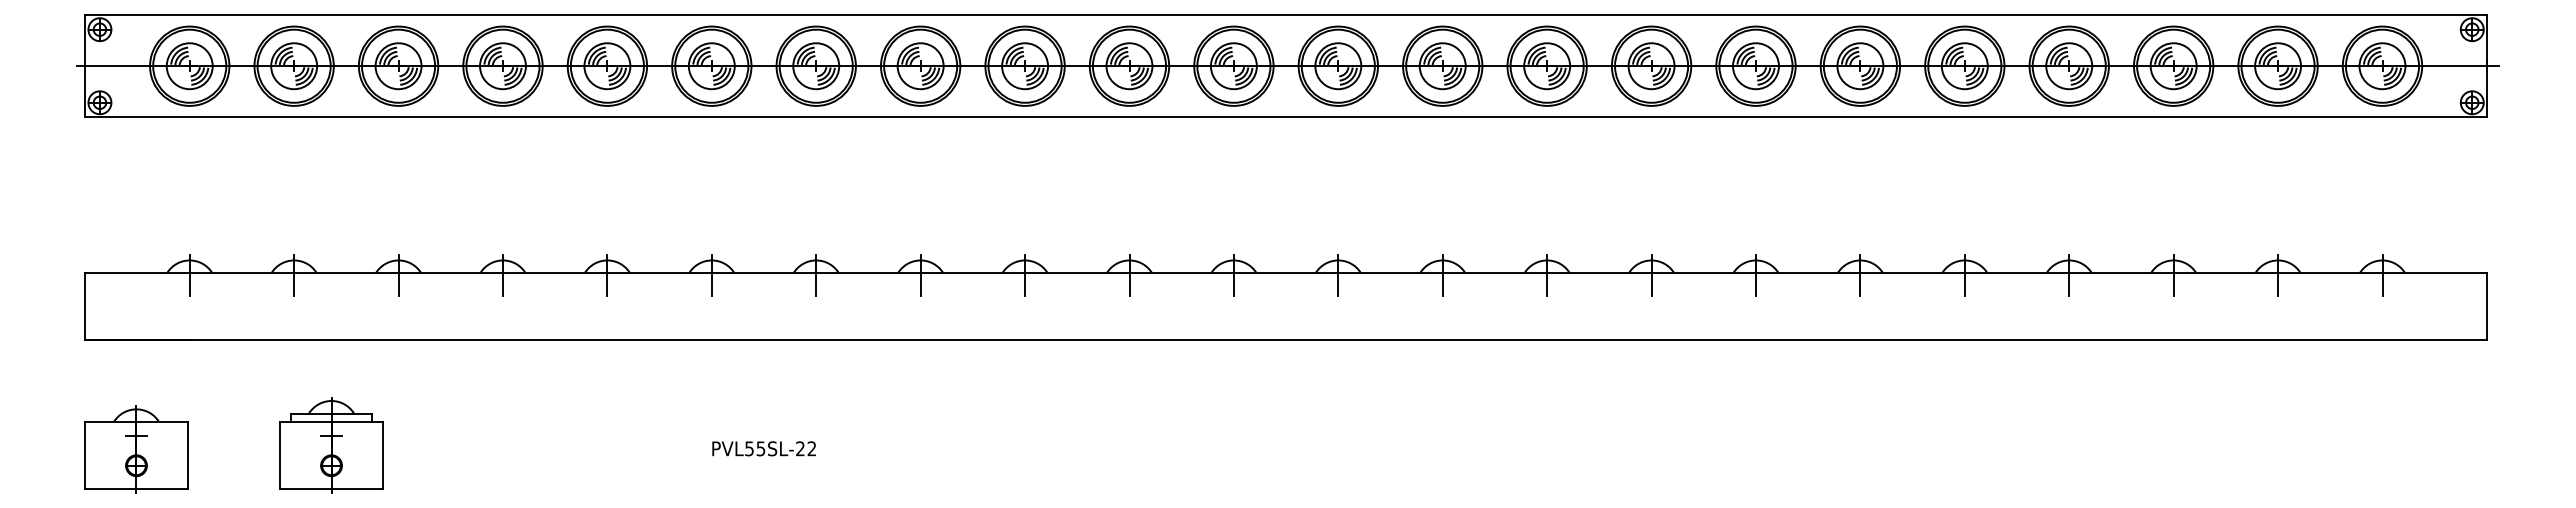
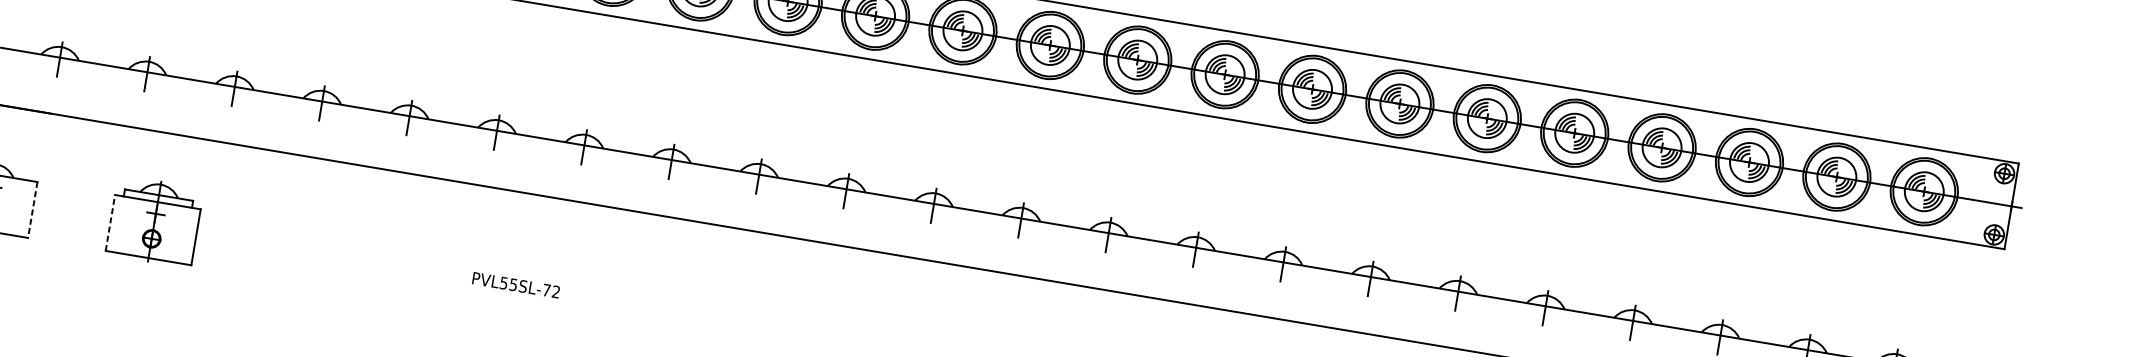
text: (800, 448) -> (546, 290), PVL55SL-22 -> PVL55SL-72
line: (280, 454) -> (110, 222), solid -> dashed
line: (187, 455) -> (32, 210), solid -> dashed

